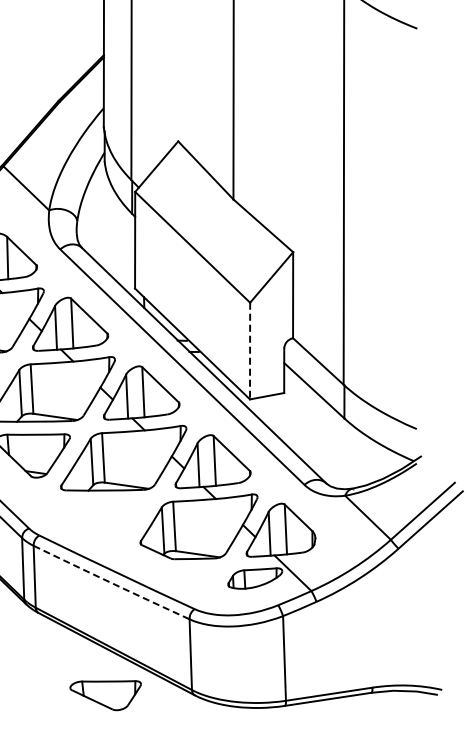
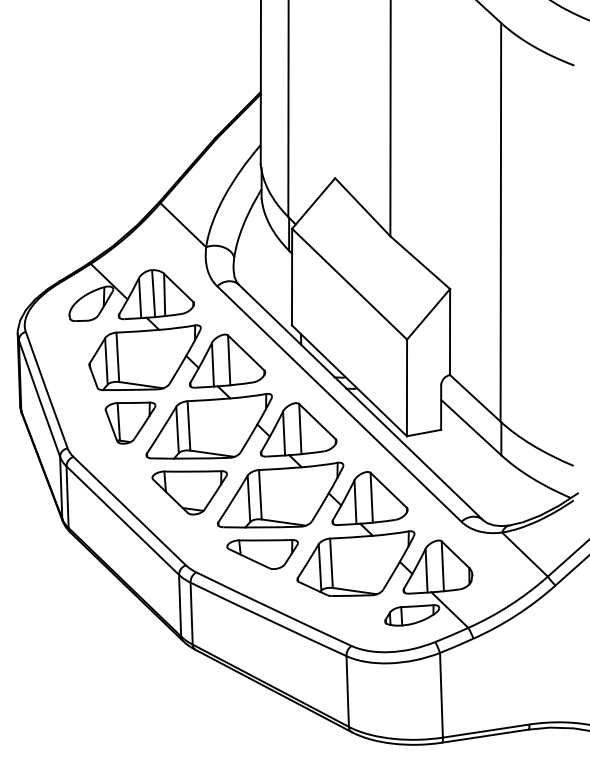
line: (250, 351) -> (407, 388), dashed -> solid
arc: (111, 582) -> (268, 619), dashed -> solid
part: (105, 695) -> (262, 554), moved

